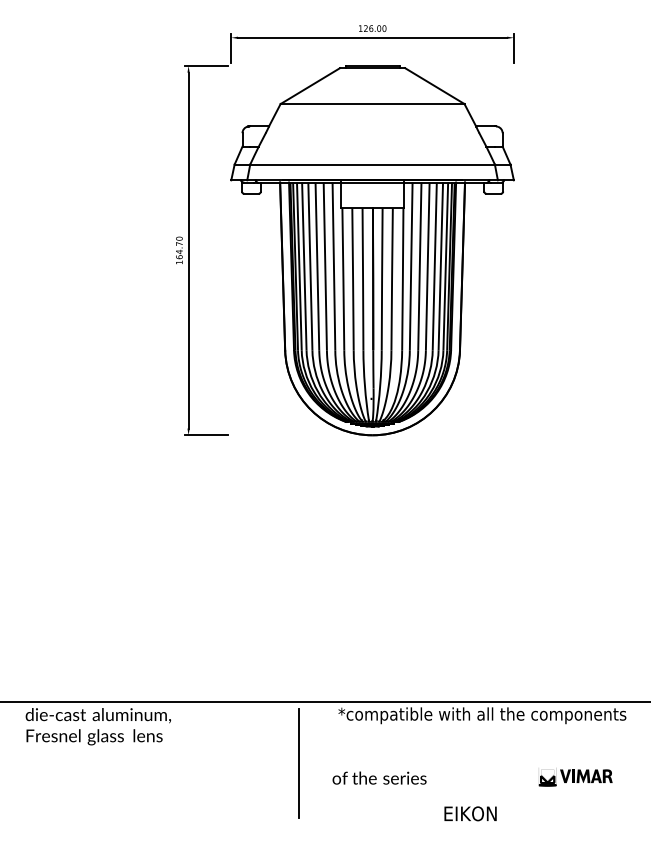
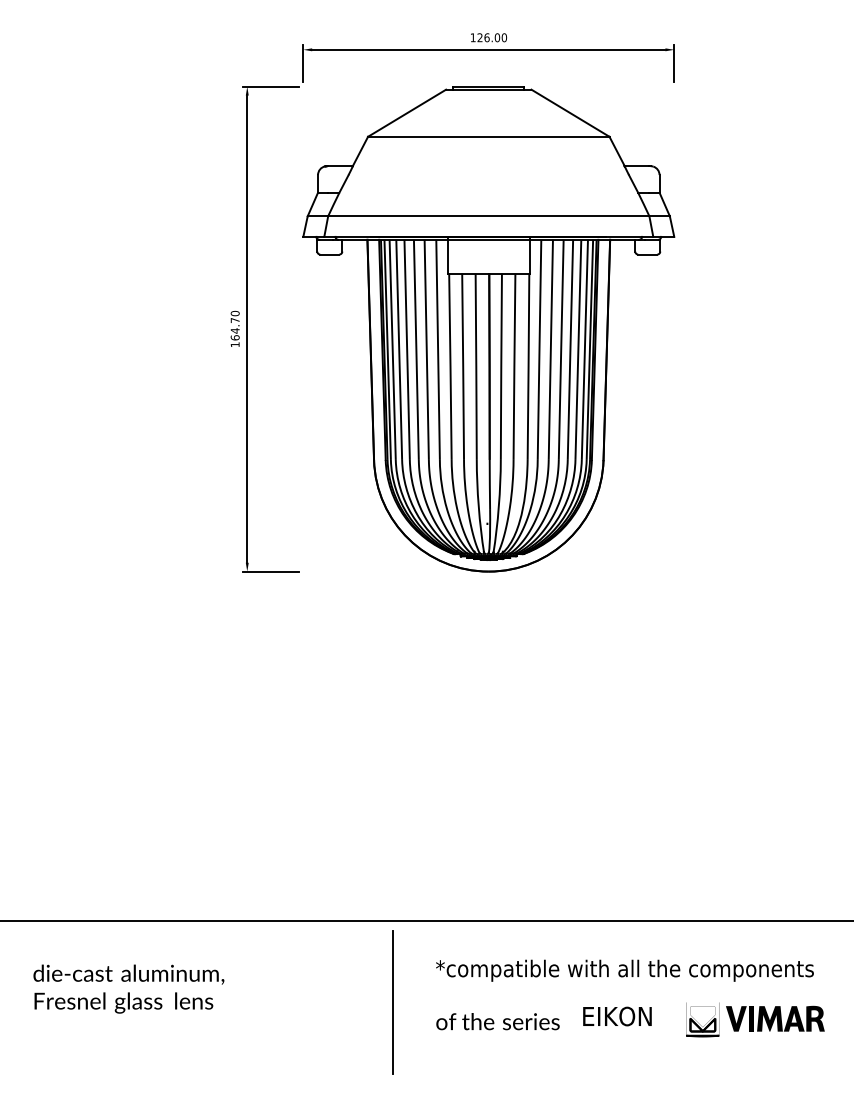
text: (482, 715) -> (624, 970), moved
text: (98, 726) -> (128, 988), moved
part: (575, 776) -> (755, 1019), size x1.43
text: (470, 813) -> (617, 1016), moved

